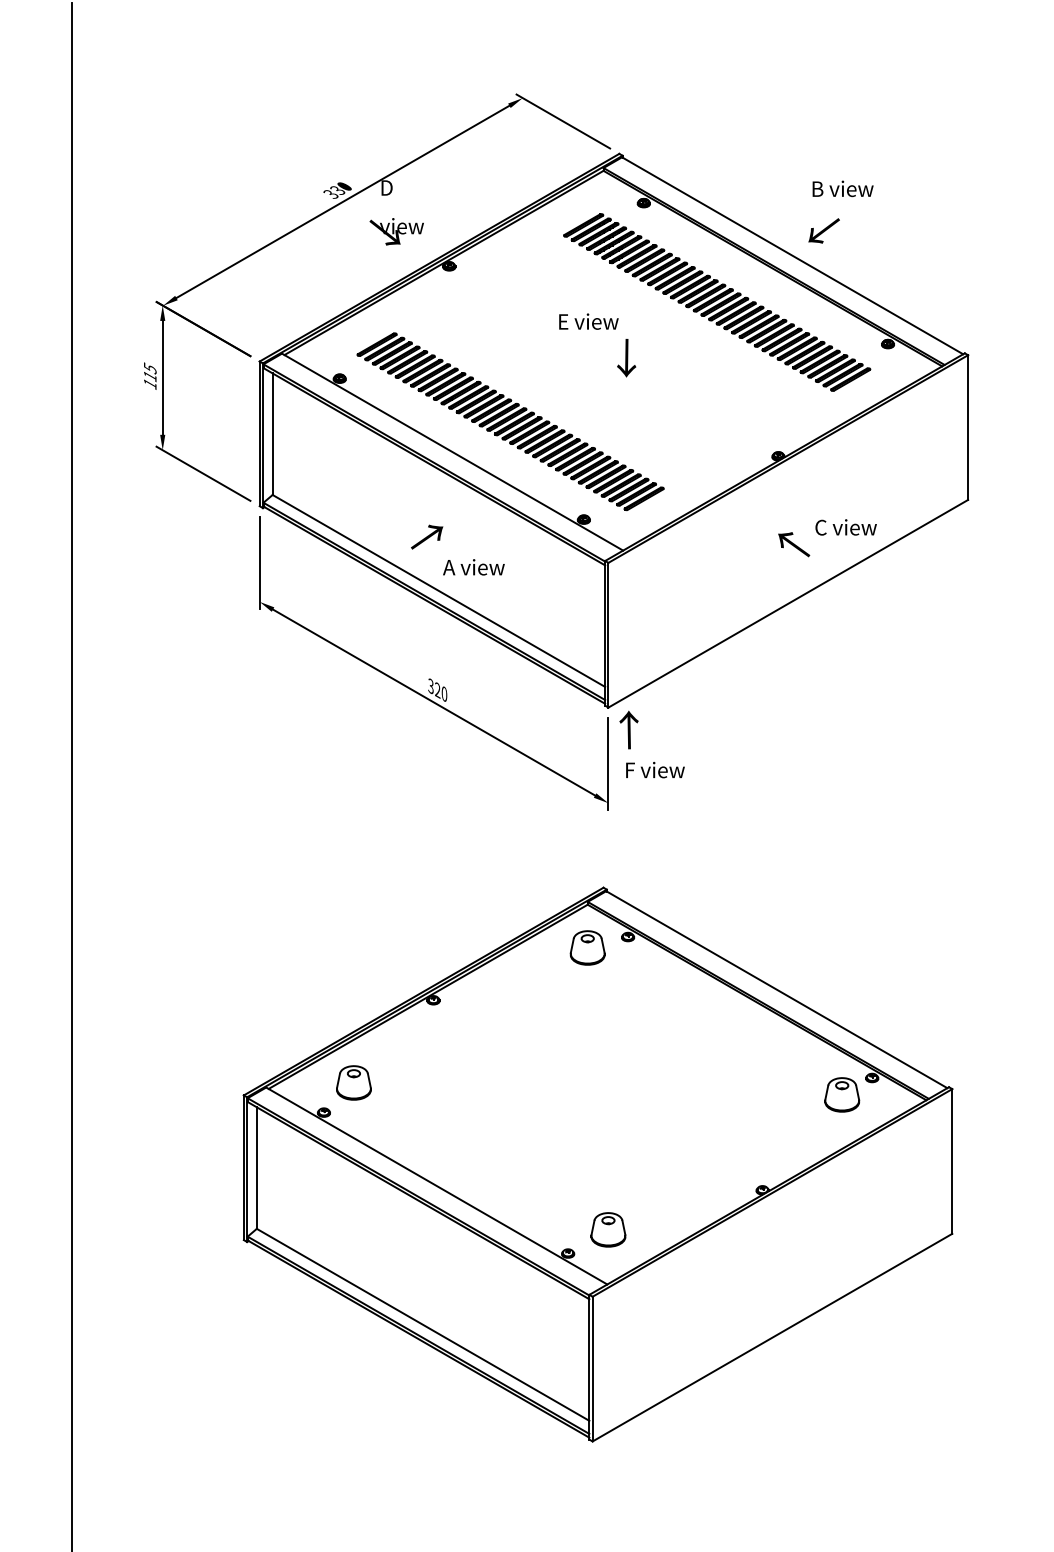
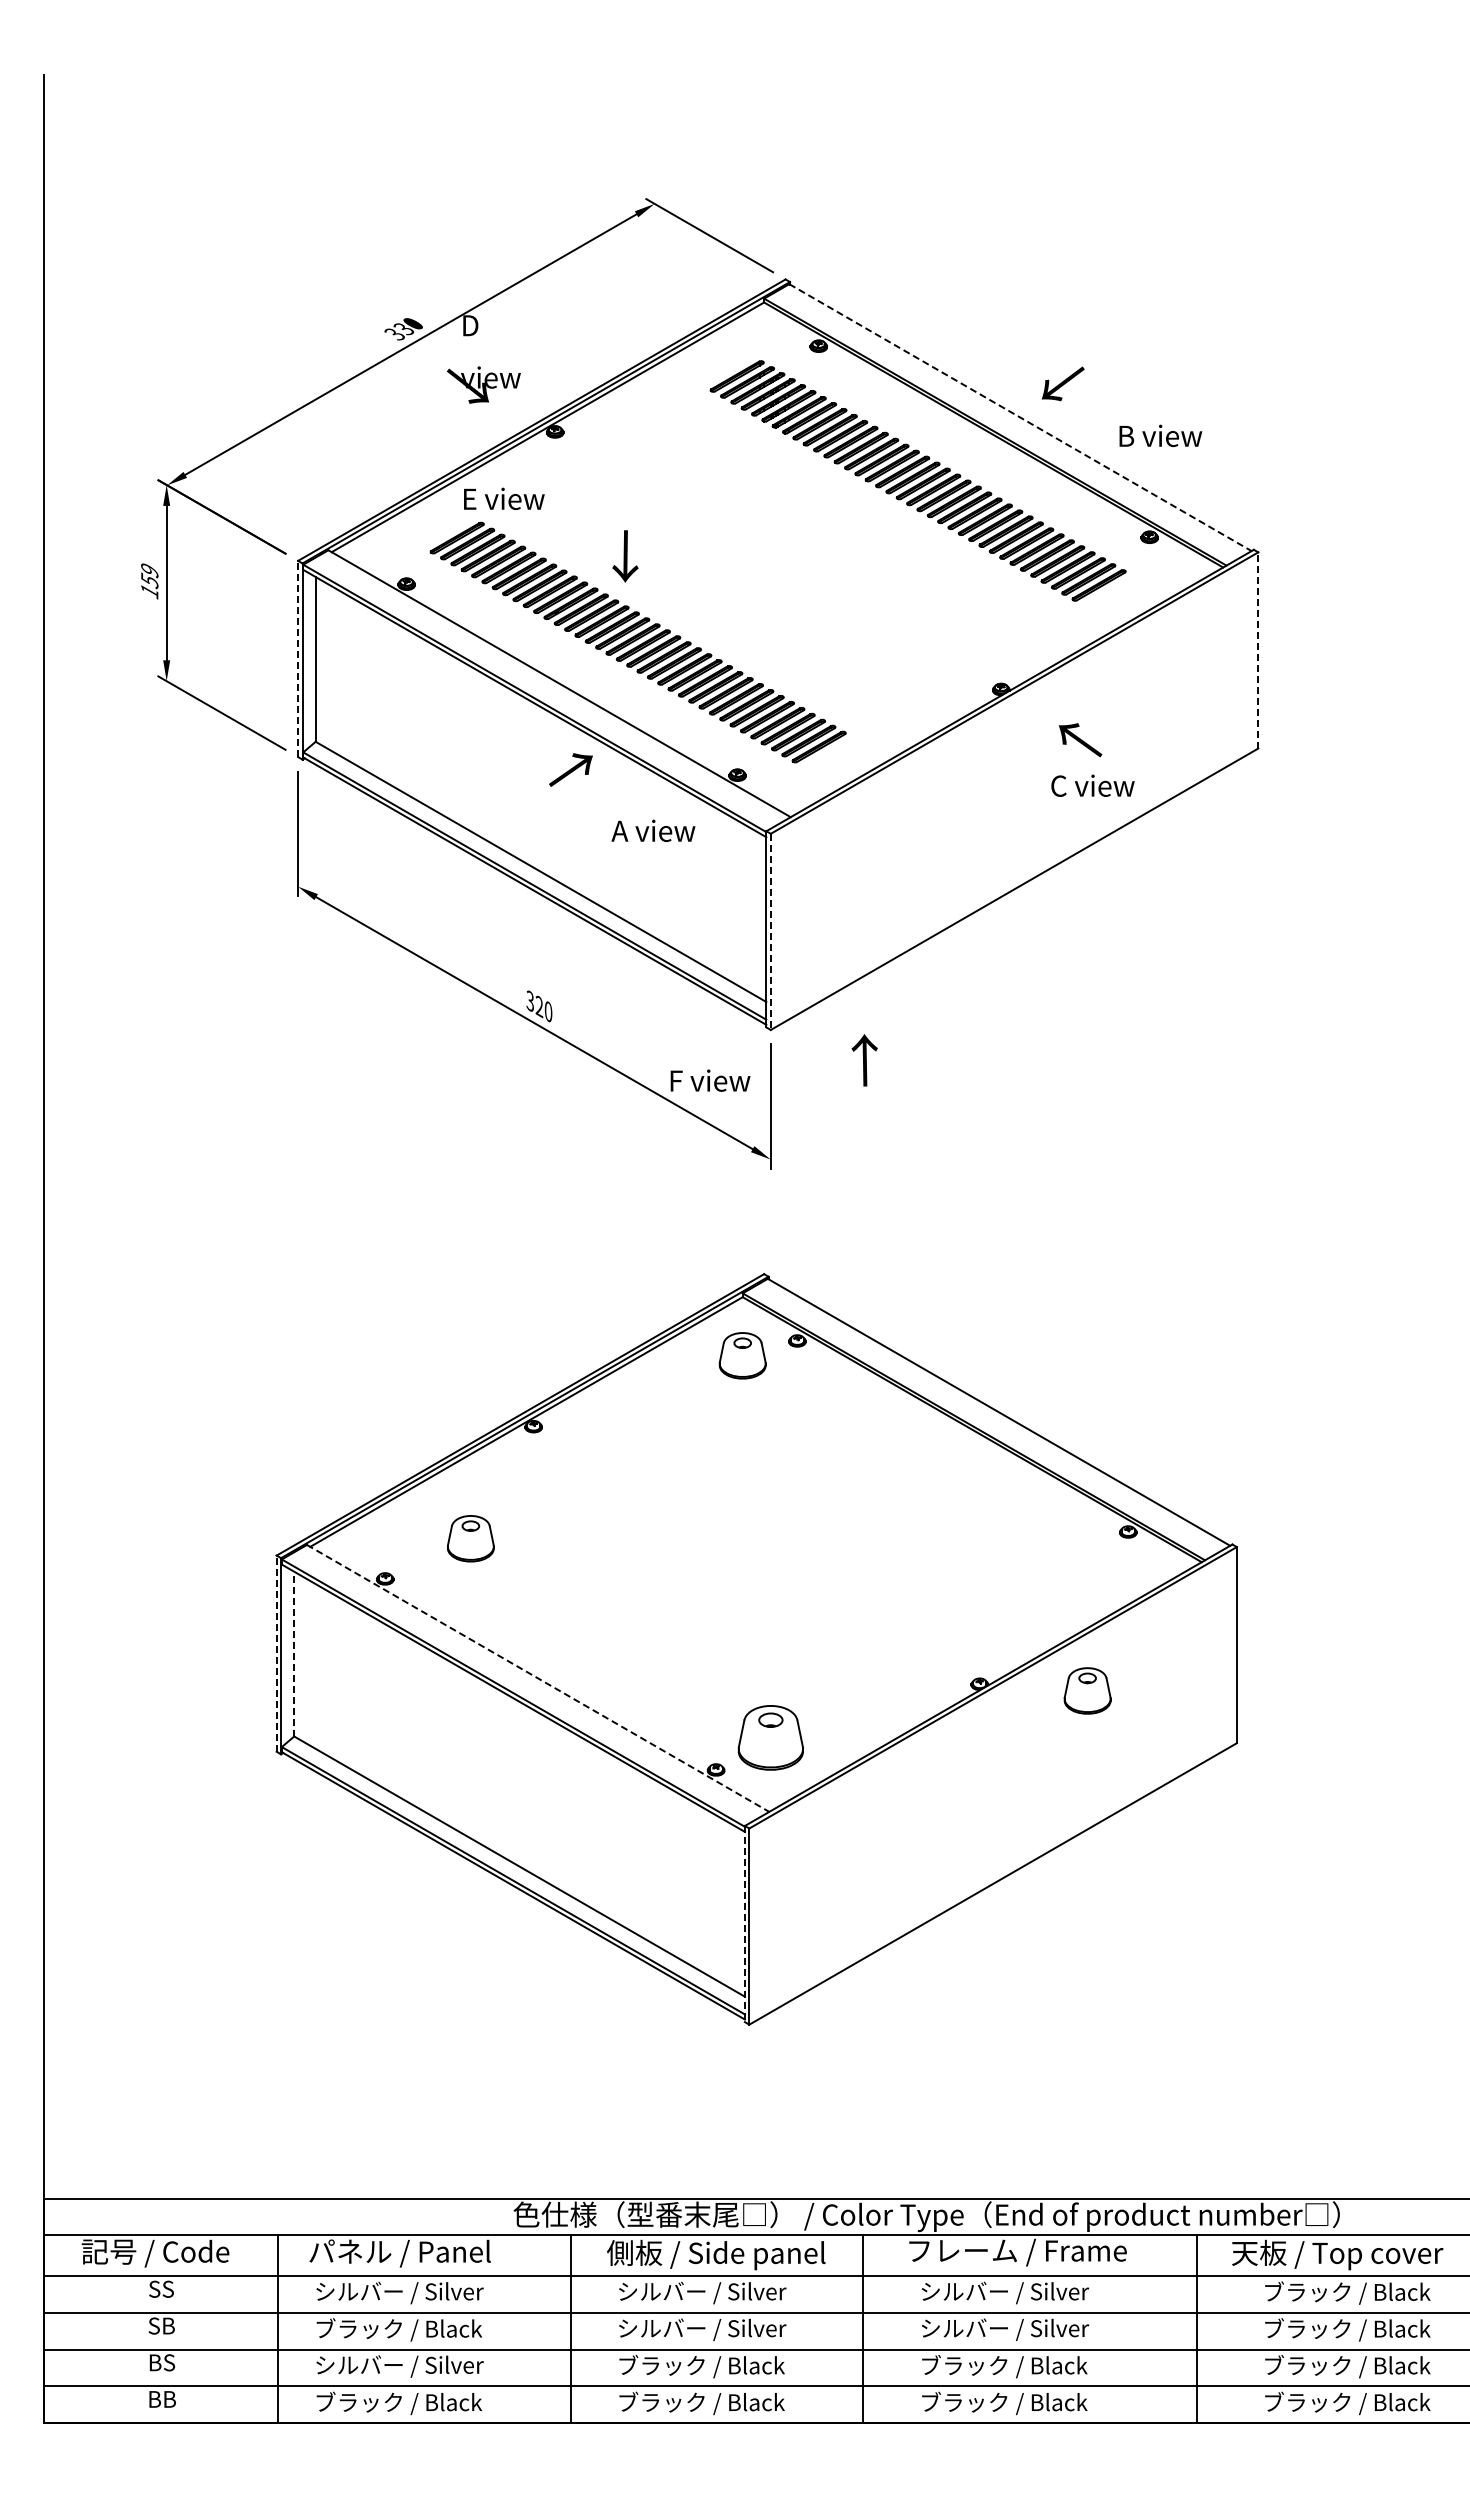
text: (842, 188) -> (1160, 435), moved
line: (792, 255) -> (1020, 417), solid -> dashed
text: (589, 321) -> (504, 498), moved
text: (626, 358) -> (625, 556), moved
text: (150, 372) -> (149, 575), 115 -> 159
line: (968, 426) -> (1258, 649), solid -> dashed
line: (259, 433) -> (298, 658), solid -> dashed
text: (426, 536) -> (570, 769), moved
text: (794, 544) -> (1080, 740), moved
text: (473, 567) -> (653, 830), moved
line: (608, 635) -> (770, 932), solid -> dashed
text: (628, 730) -> (864, 1060), moved
text: (655, 769) -> (710, 1080), moved
part: (353, 1082) -> (470, 1538), moved
part: (842, 1094) -> (1087, 1690), moved
line: (243, 1167) -> (276, 1653), solid -> dashed
line: (257, 1167) -> (294, 1653), solid -> dashed
line: (437, 1186) -> (538, 1678), solid -> dashed
part: (608, 1229) -> (770, 1737), size x1.4
line: (589, 1367) -> (744, 1924), solid -> dashed

